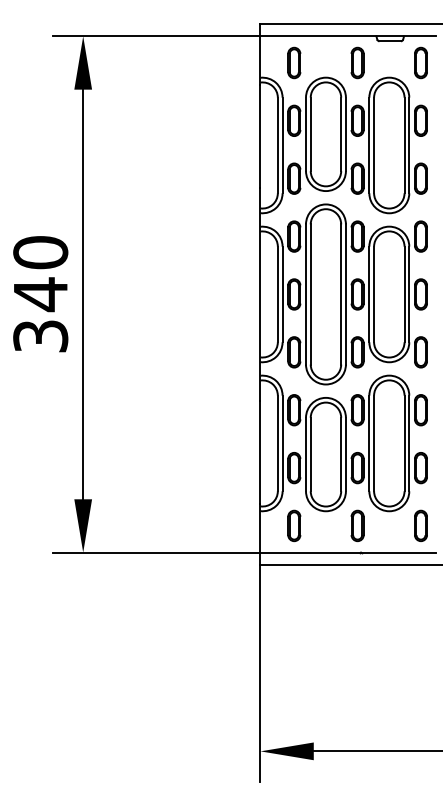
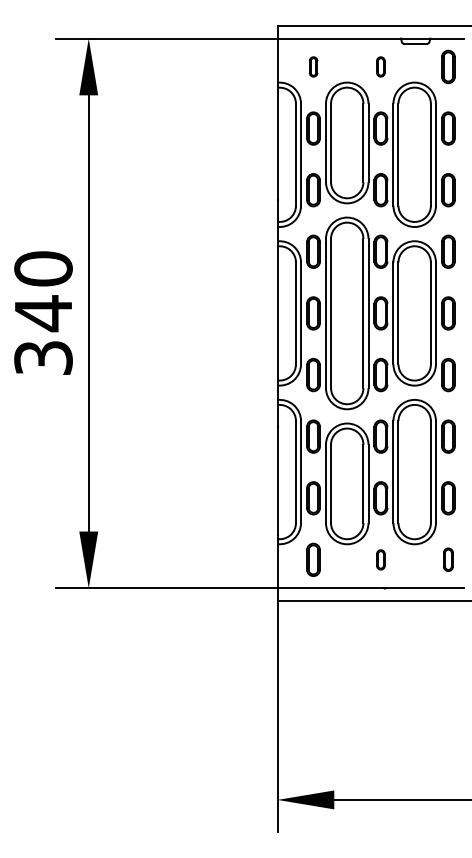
part: (294, 62) -> (313, 66), size x0.6
part: (357, 62) -> (380, 66), size x0.6
part: (357, 525) -> (380, 559), size x0.6
part: (420, 525) -> (447, 559), size x0.7

